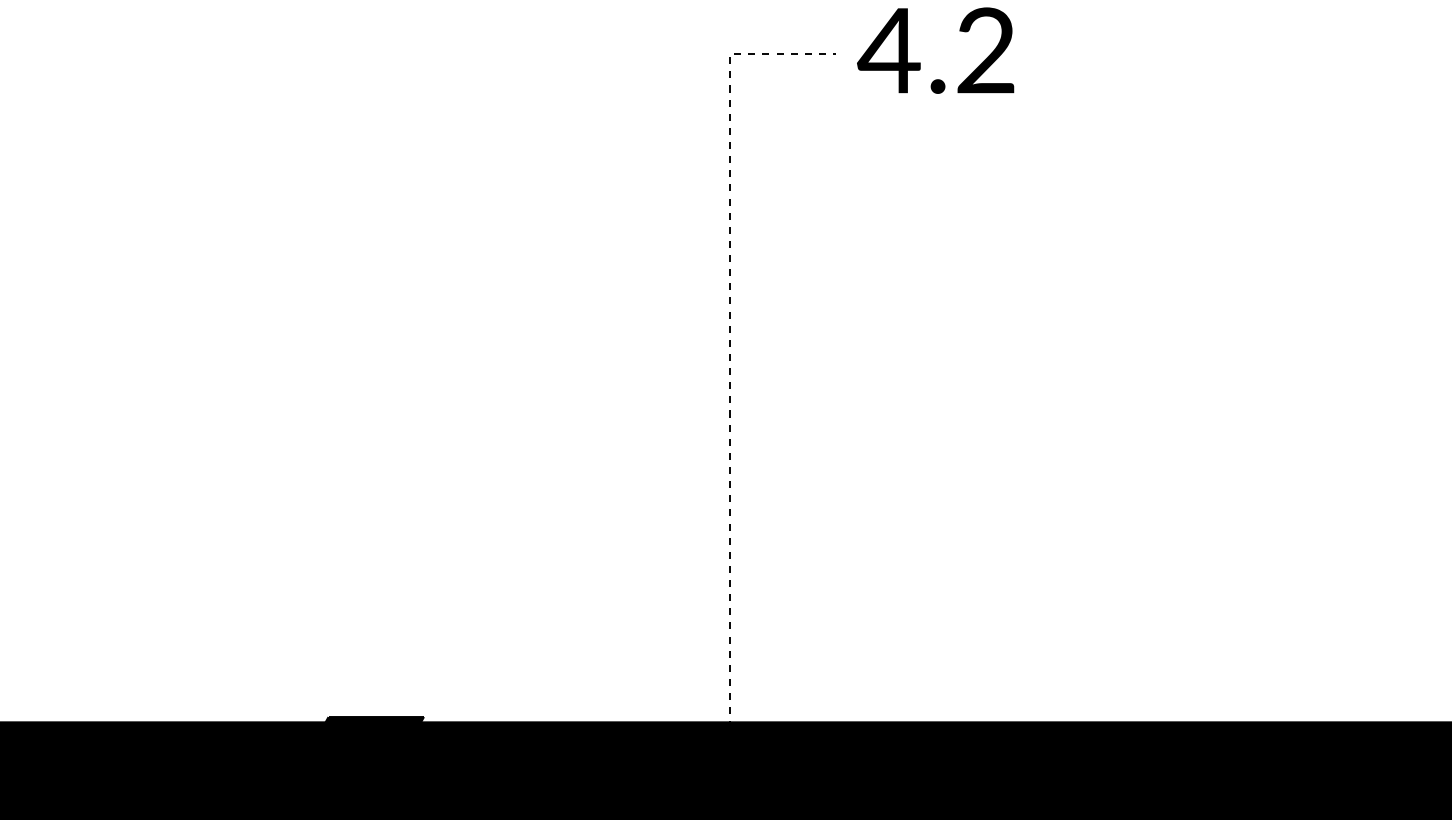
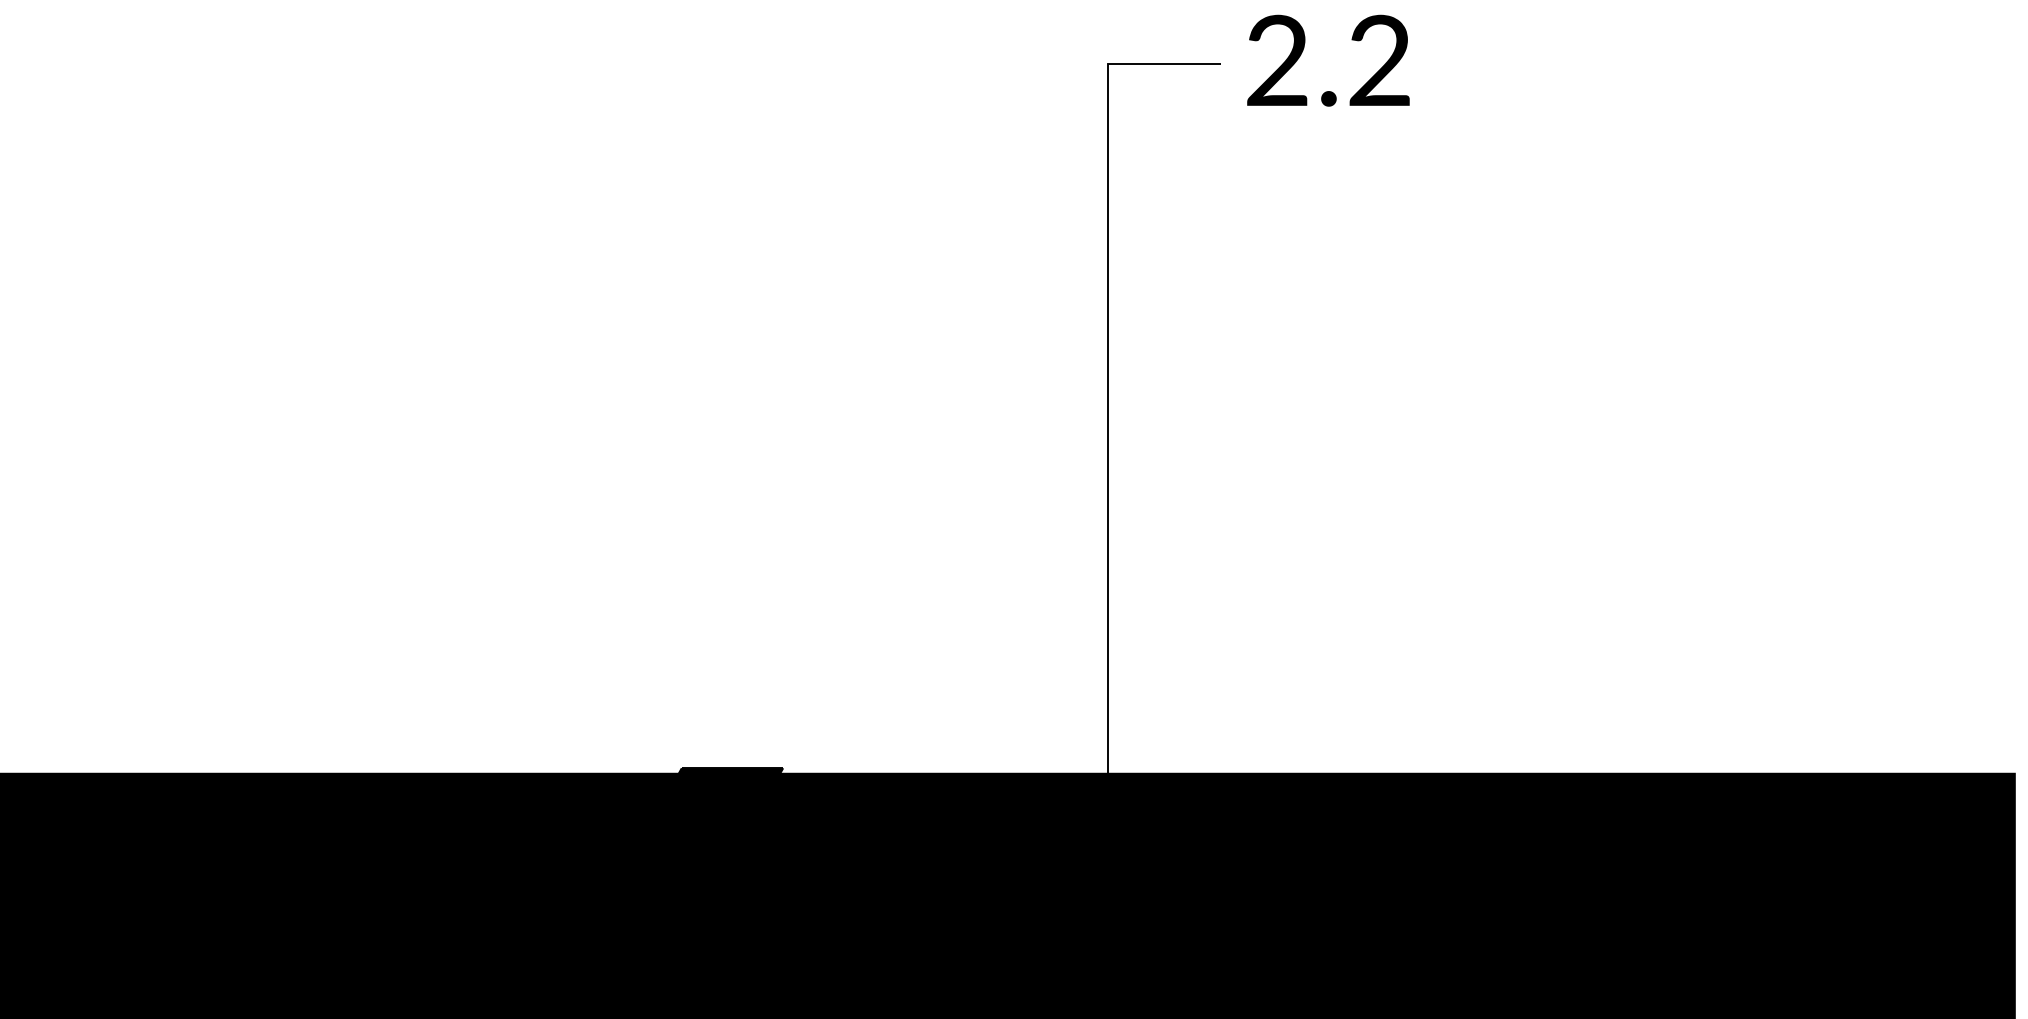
text: (888, 49) -> (1276, 59), 4.2 -> 2.2
line: (730, 337) -> (1108, 365), dashed -> solid

